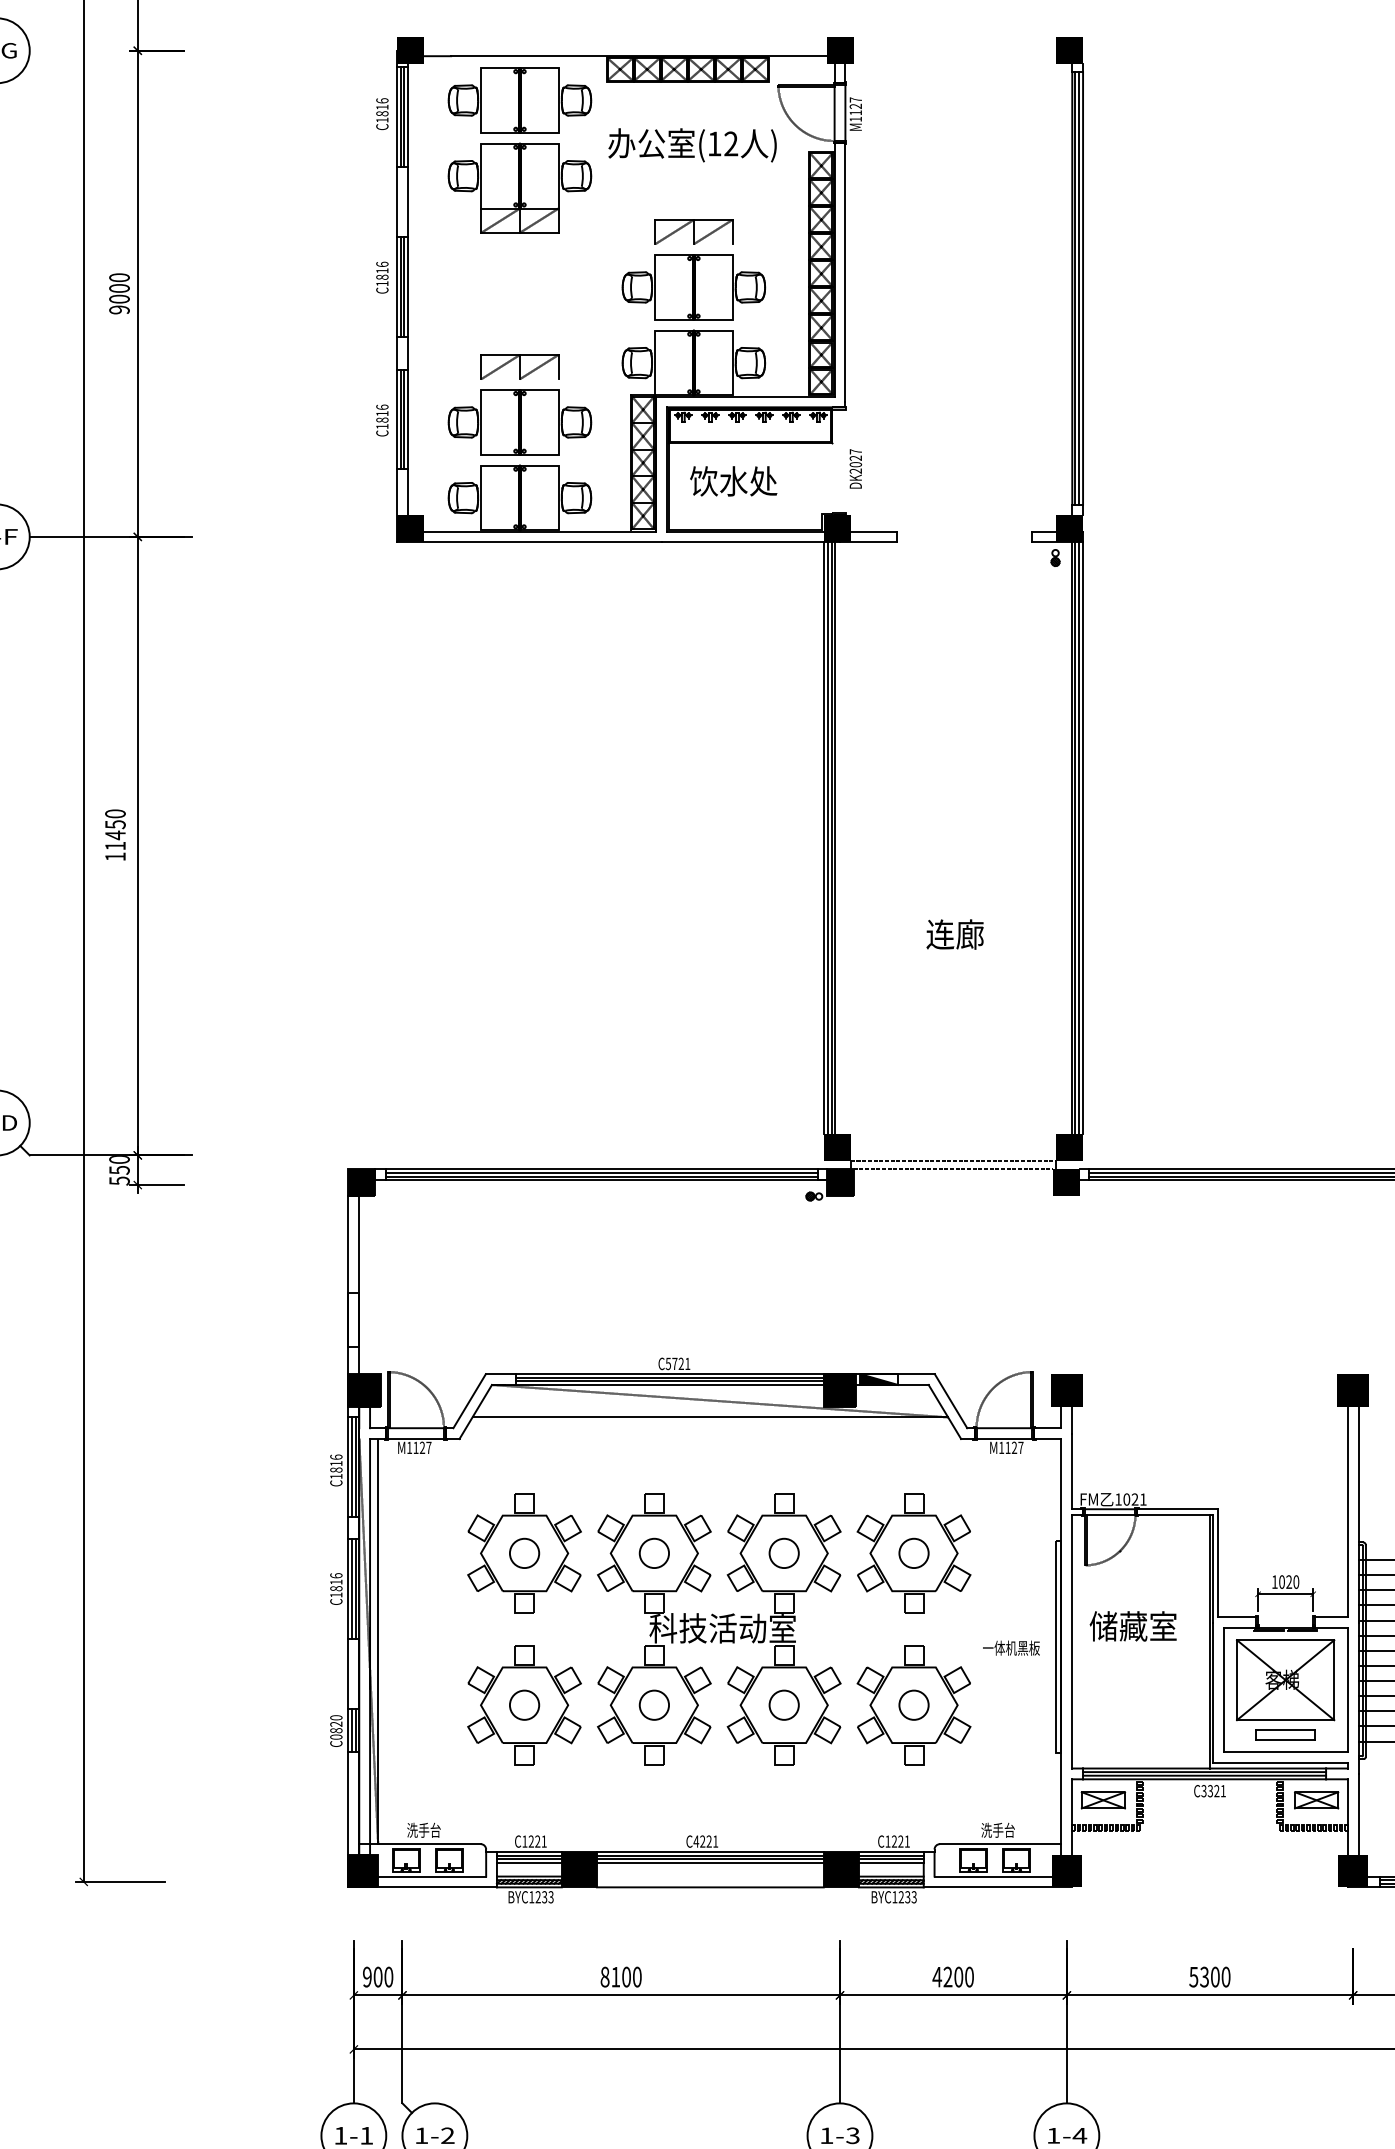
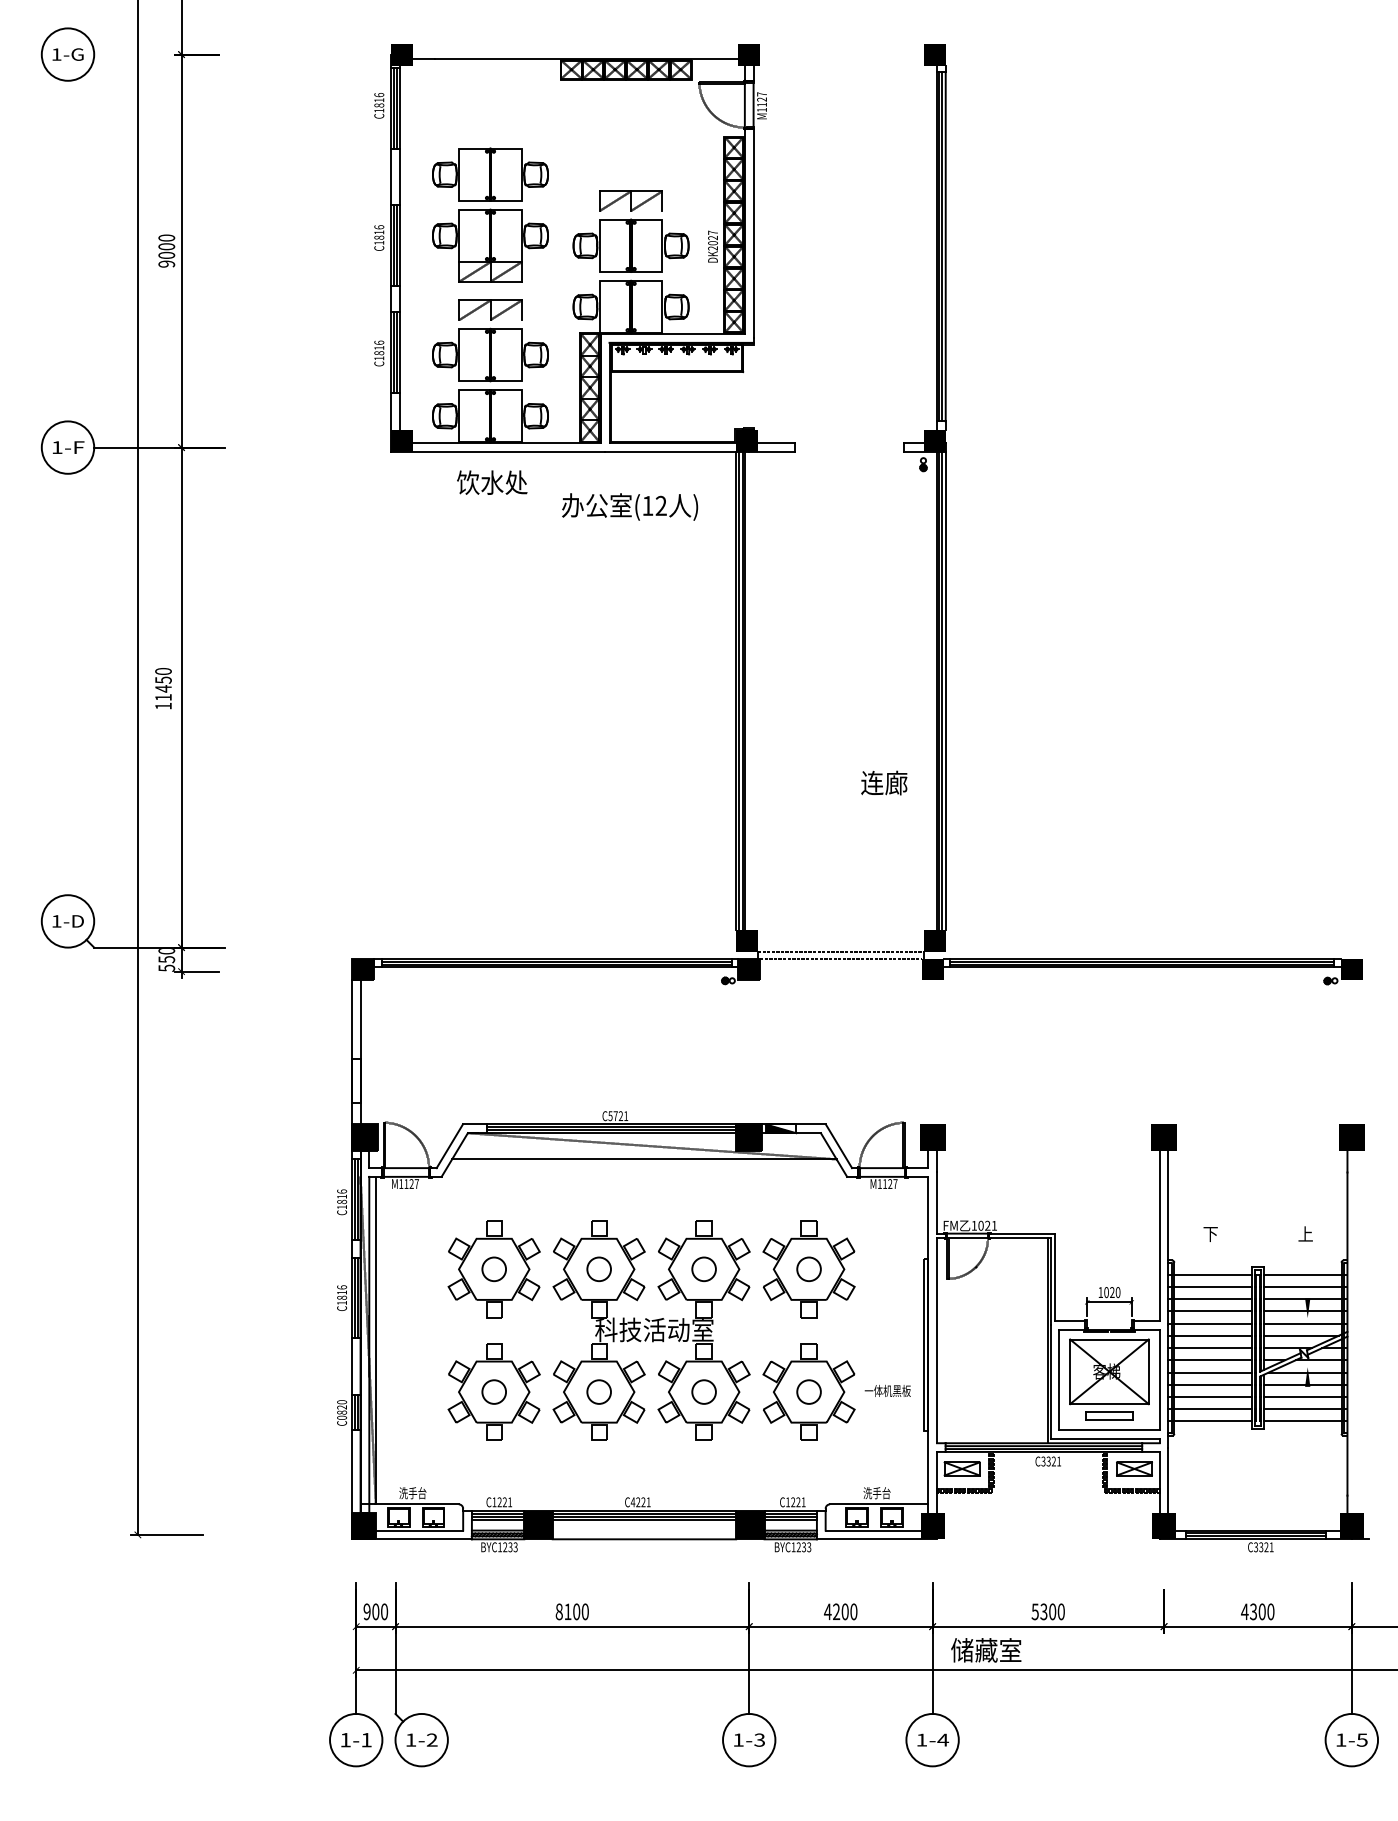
text: (693, 144) -> (630, 506), moved
part: (519, 149) -> (490, 214), moved
text: (855, 468) -> (712, 246), moved
text: (733, 481) -> (492, 482), moved
text: (955, 933) -> (884, 782), moved
text: (1133, 1626) -> (986, 1650), moved
text: (1011, 1647) -> (887, 1390), moved

